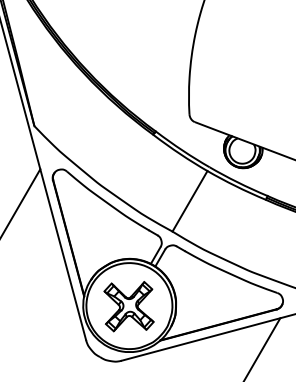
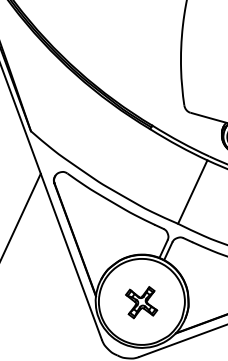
part: (128, 306) -> (141, 302), size x0.6

